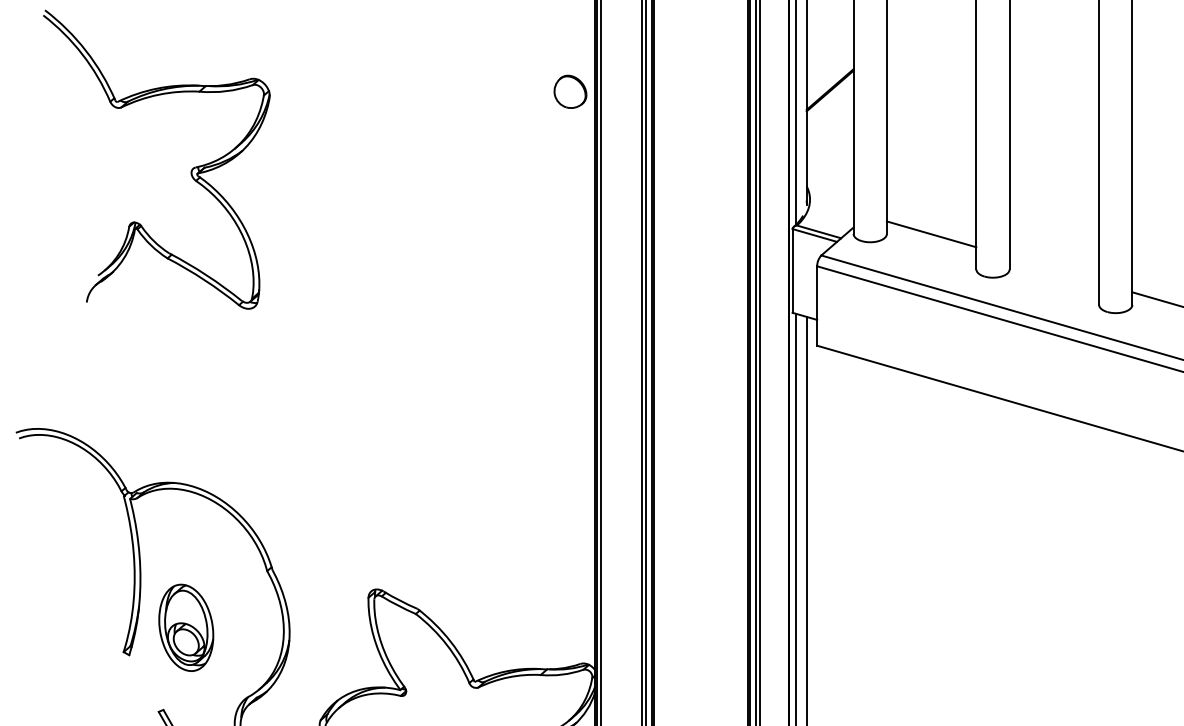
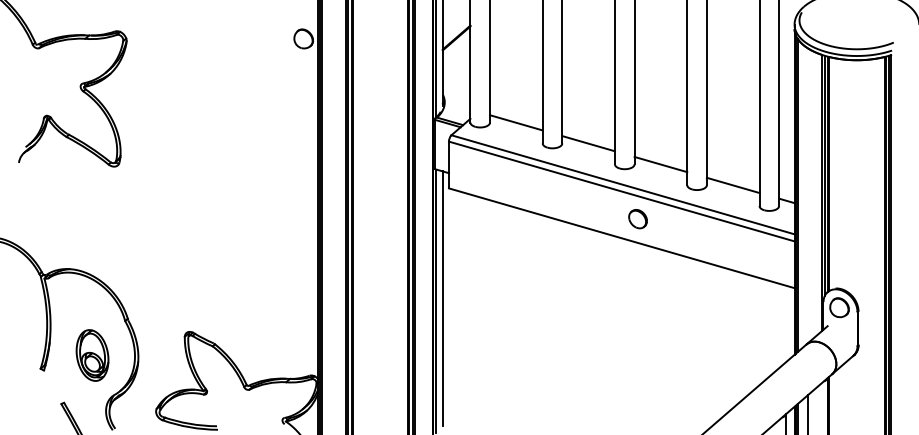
line: (1054, 269) -> (588, 143), added
part: (1137, 398) -> (637, 219), added
part: (186, 627) -> (92, 355), moved

